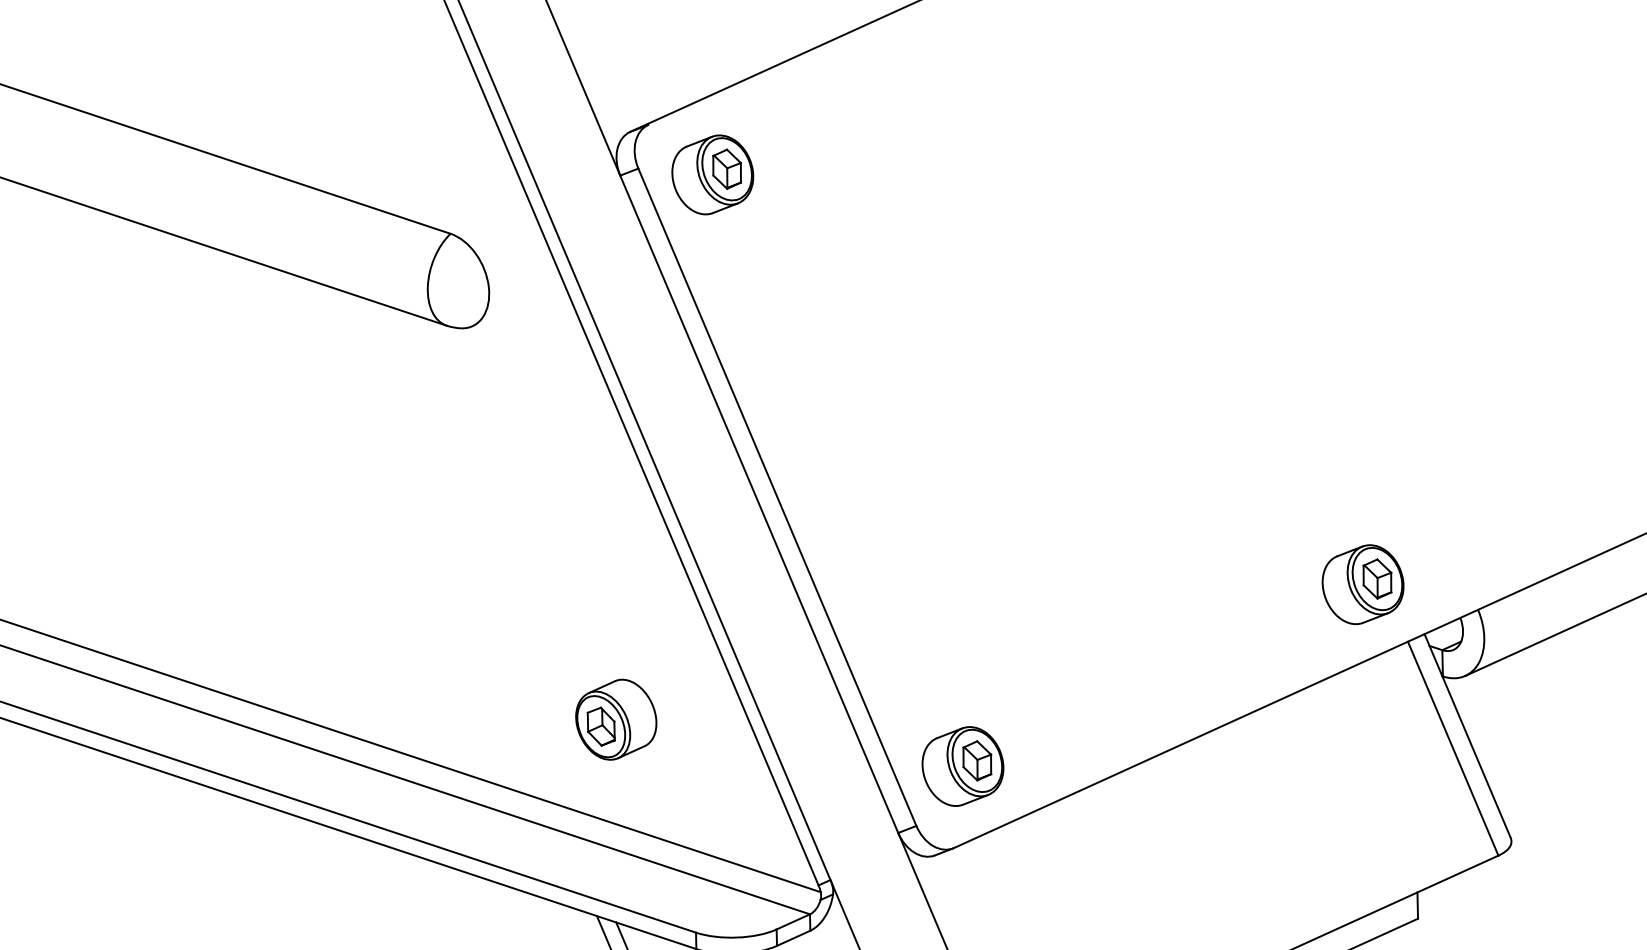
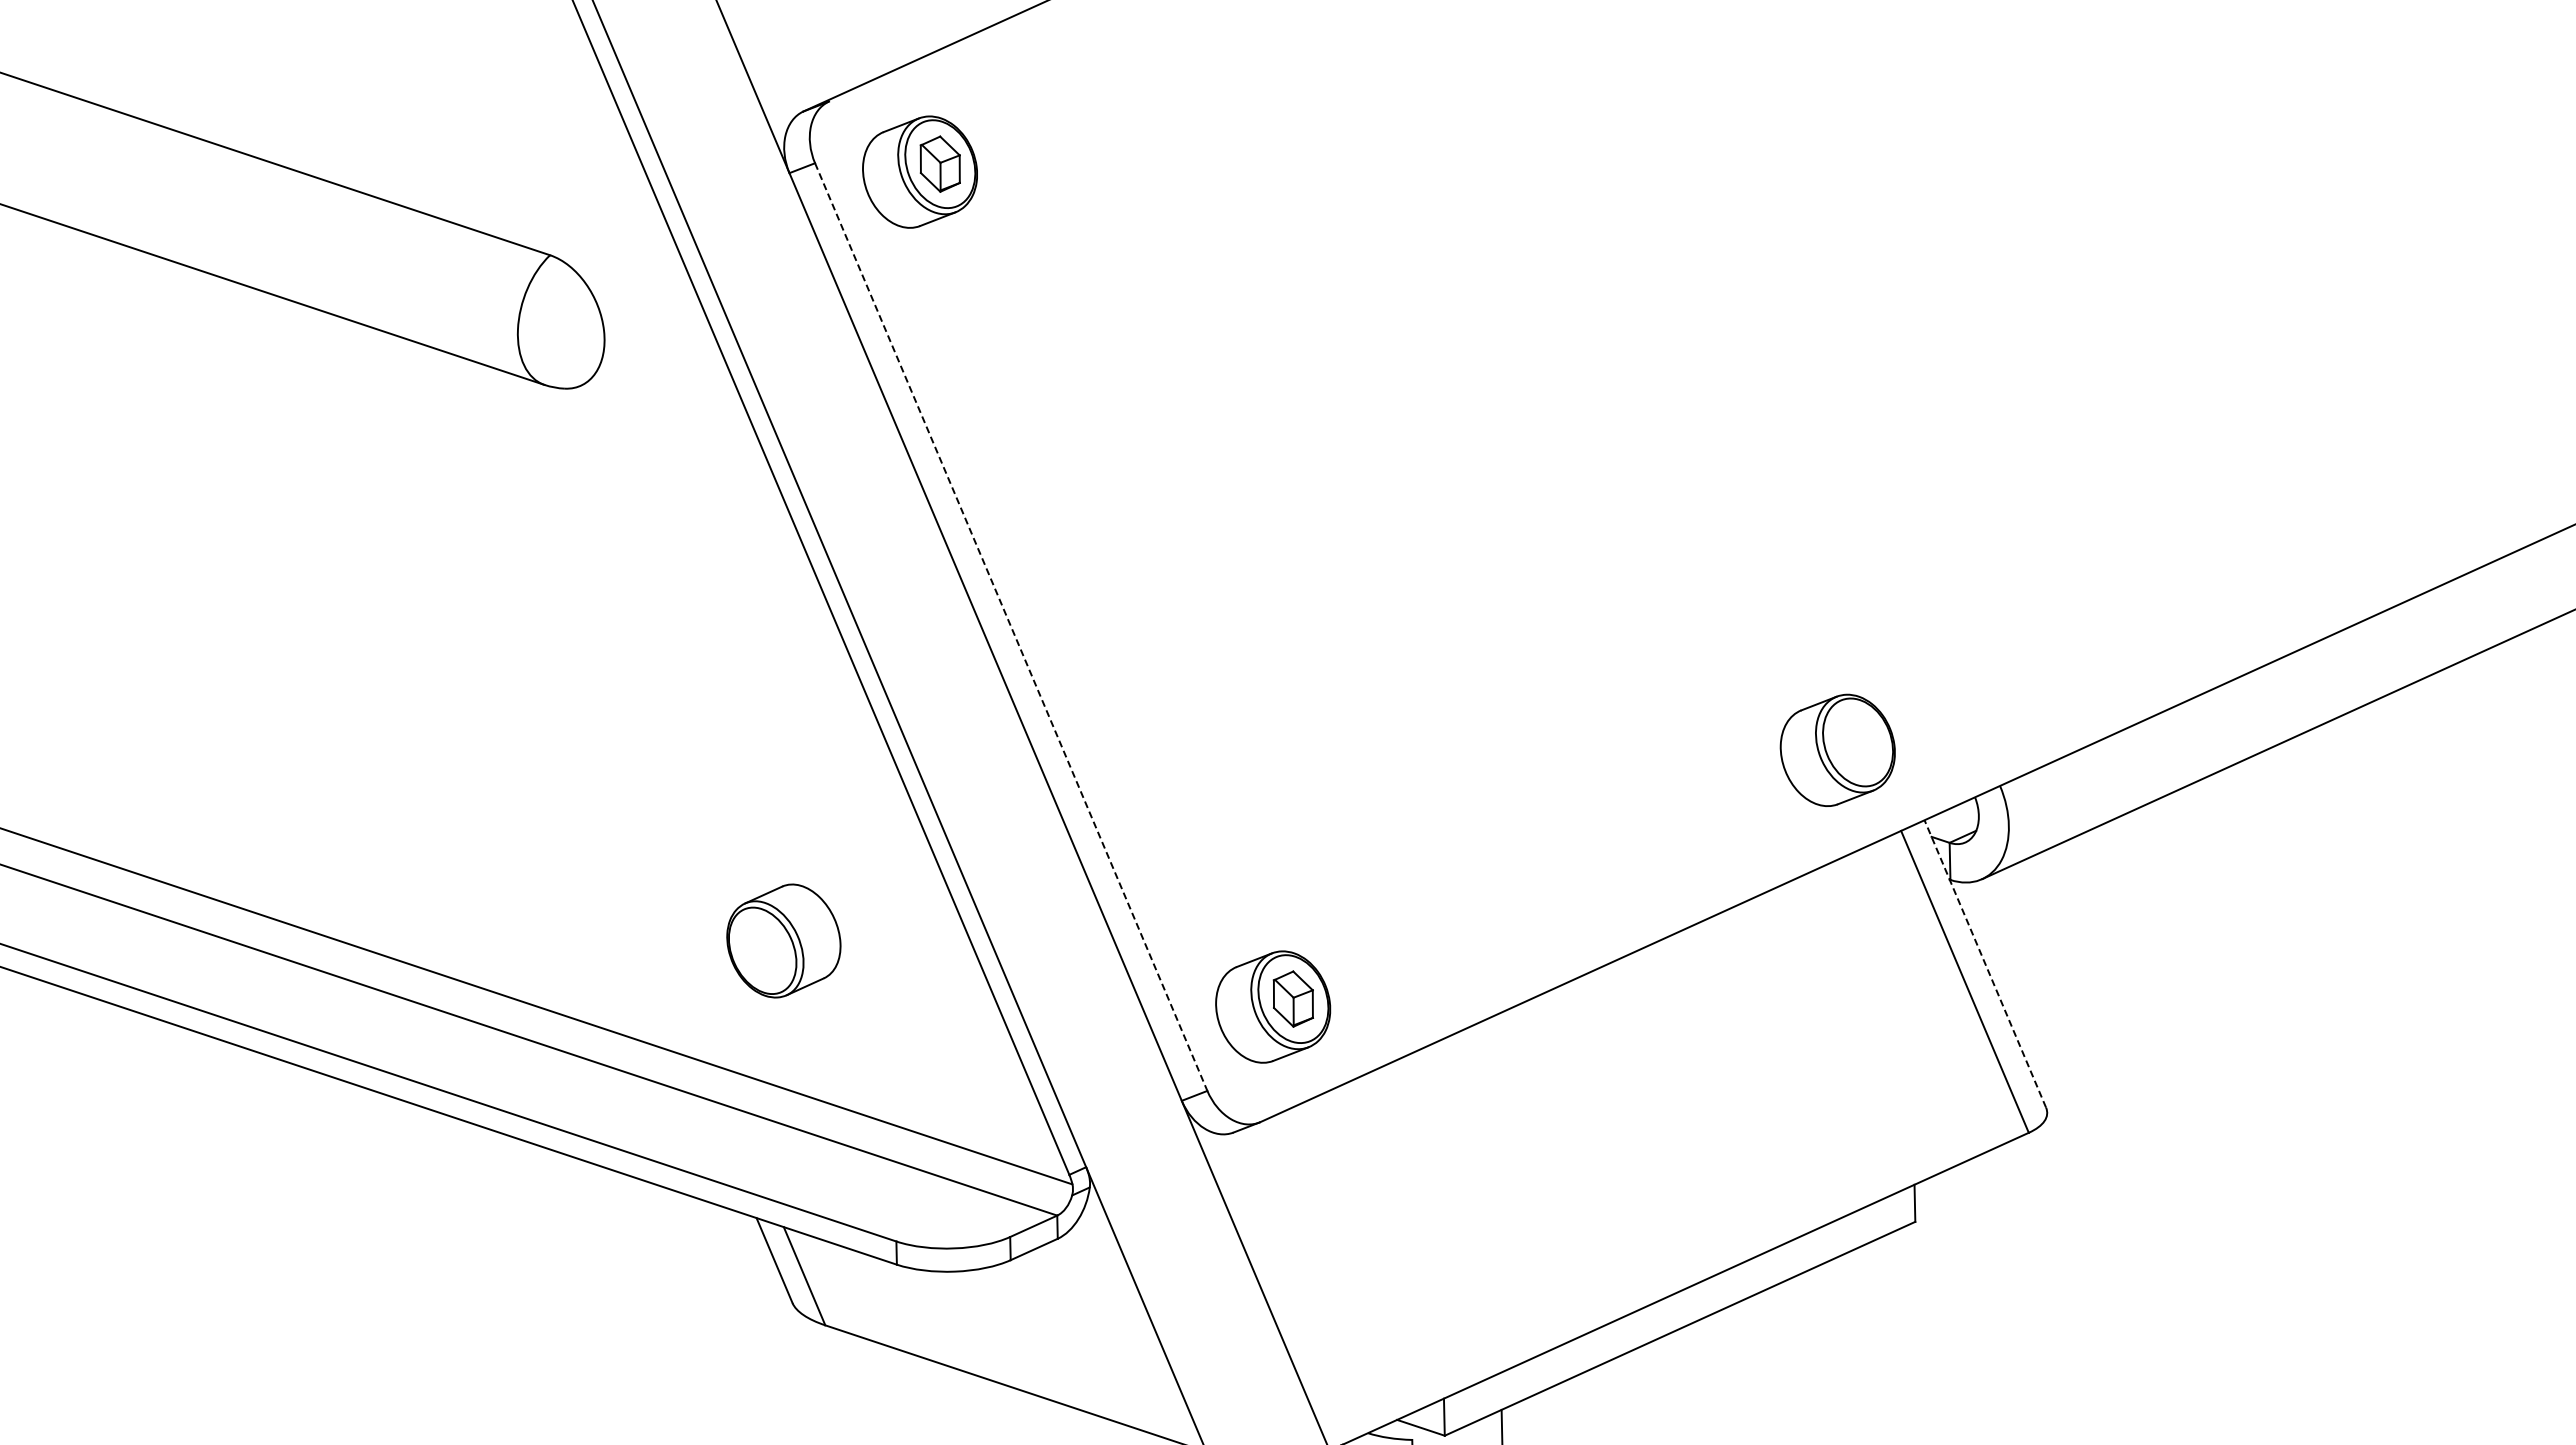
line: (777, 497) -> (1011, 627), solid -> dashed
part: (1377, 579) -> (1857, 742), removed
part: (601, 726) -> (762, 950), removed
line: (1467, 735) -> (1985, 963), solid -> dashed

